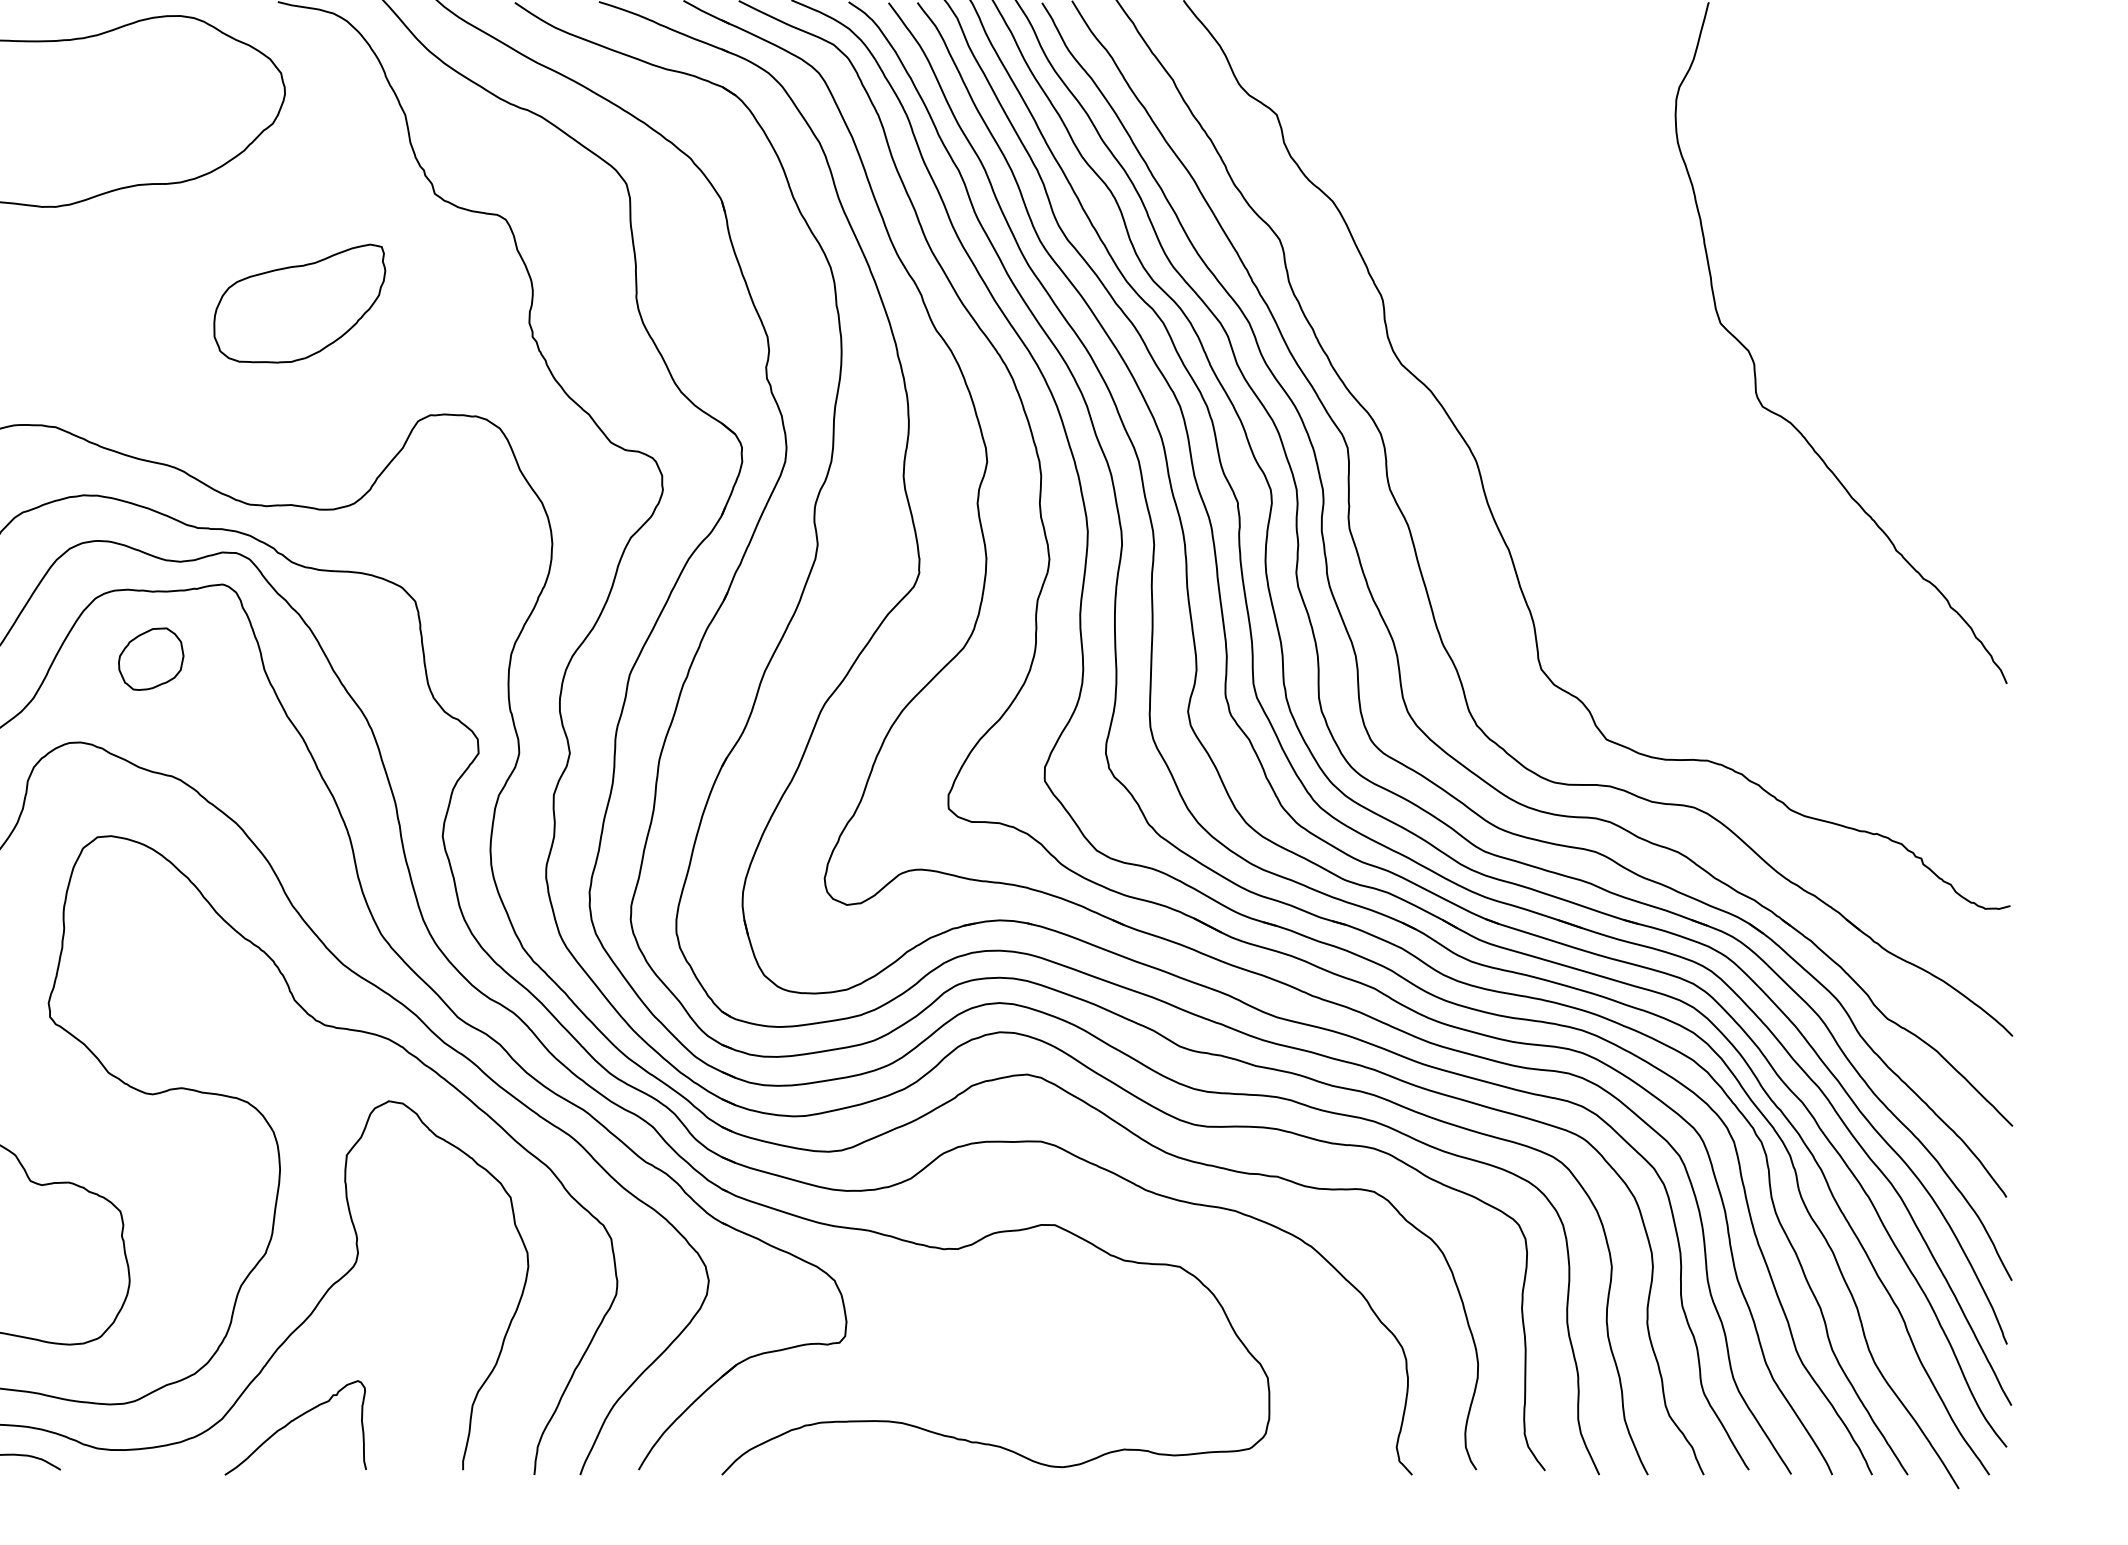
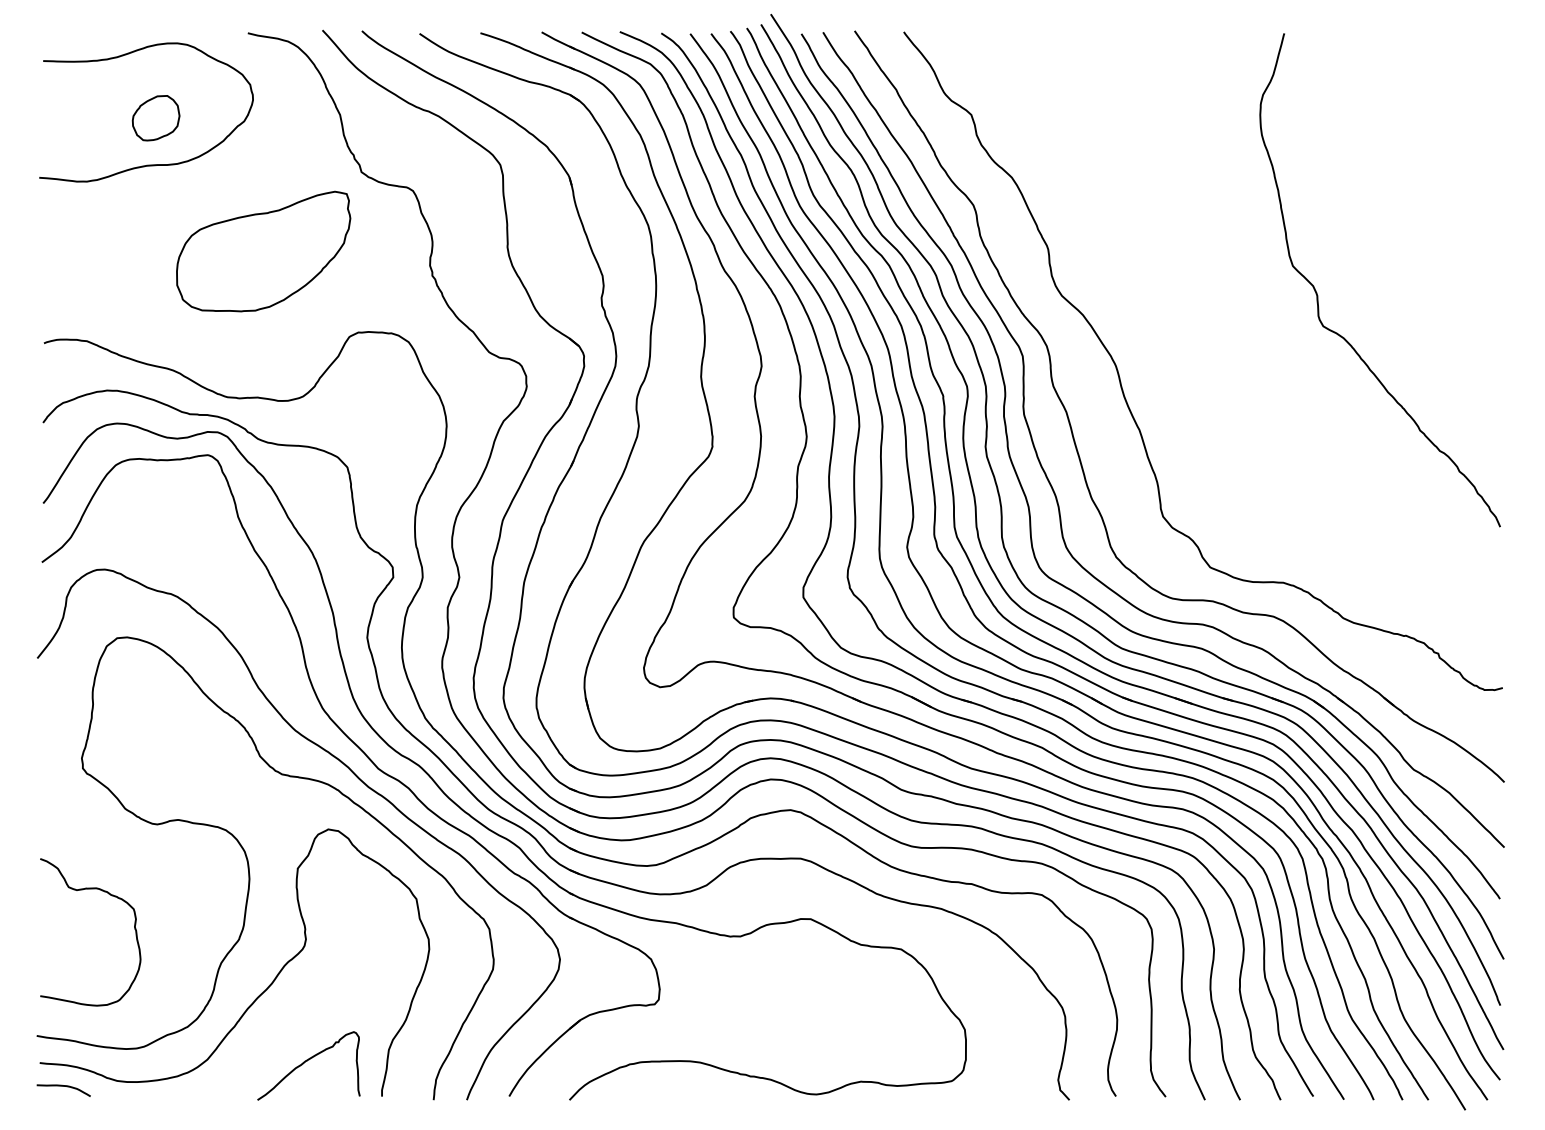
part: (299, 303) -> (263, 251), size x1.4
part: (150, 659) -> (155, 118), moved
curve: (293, 1421) -> (307, 1061), moved

